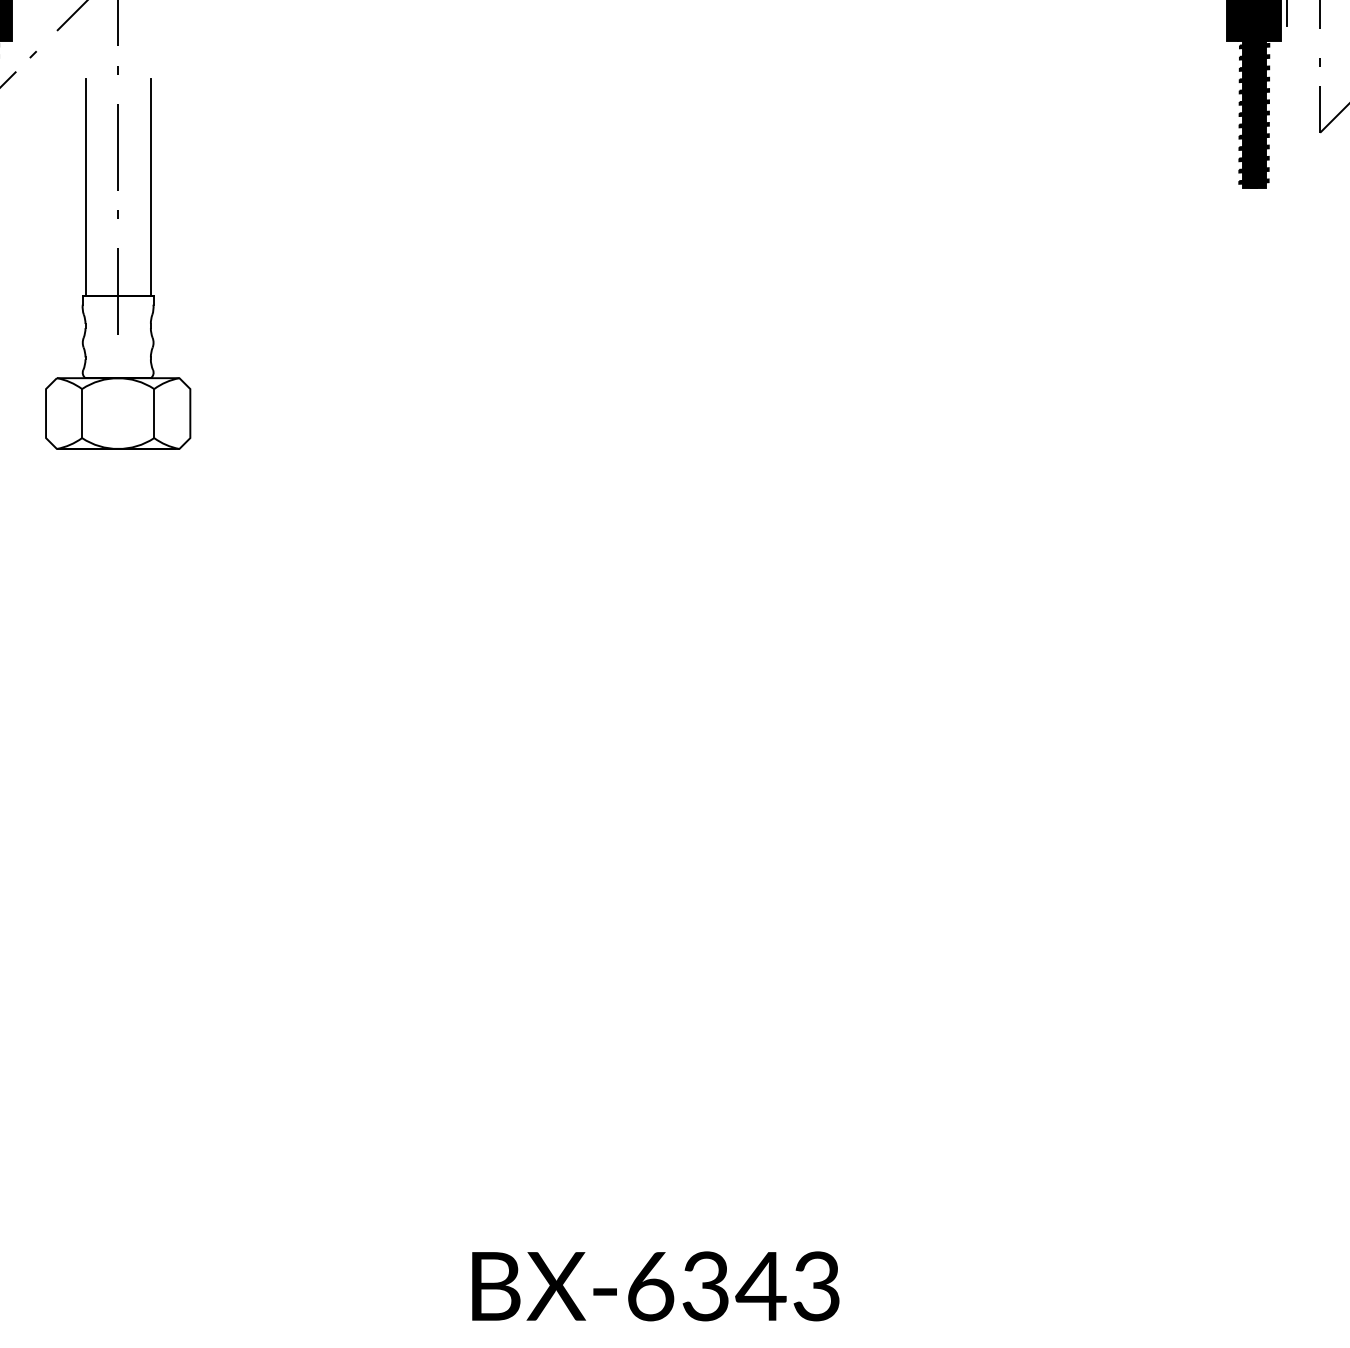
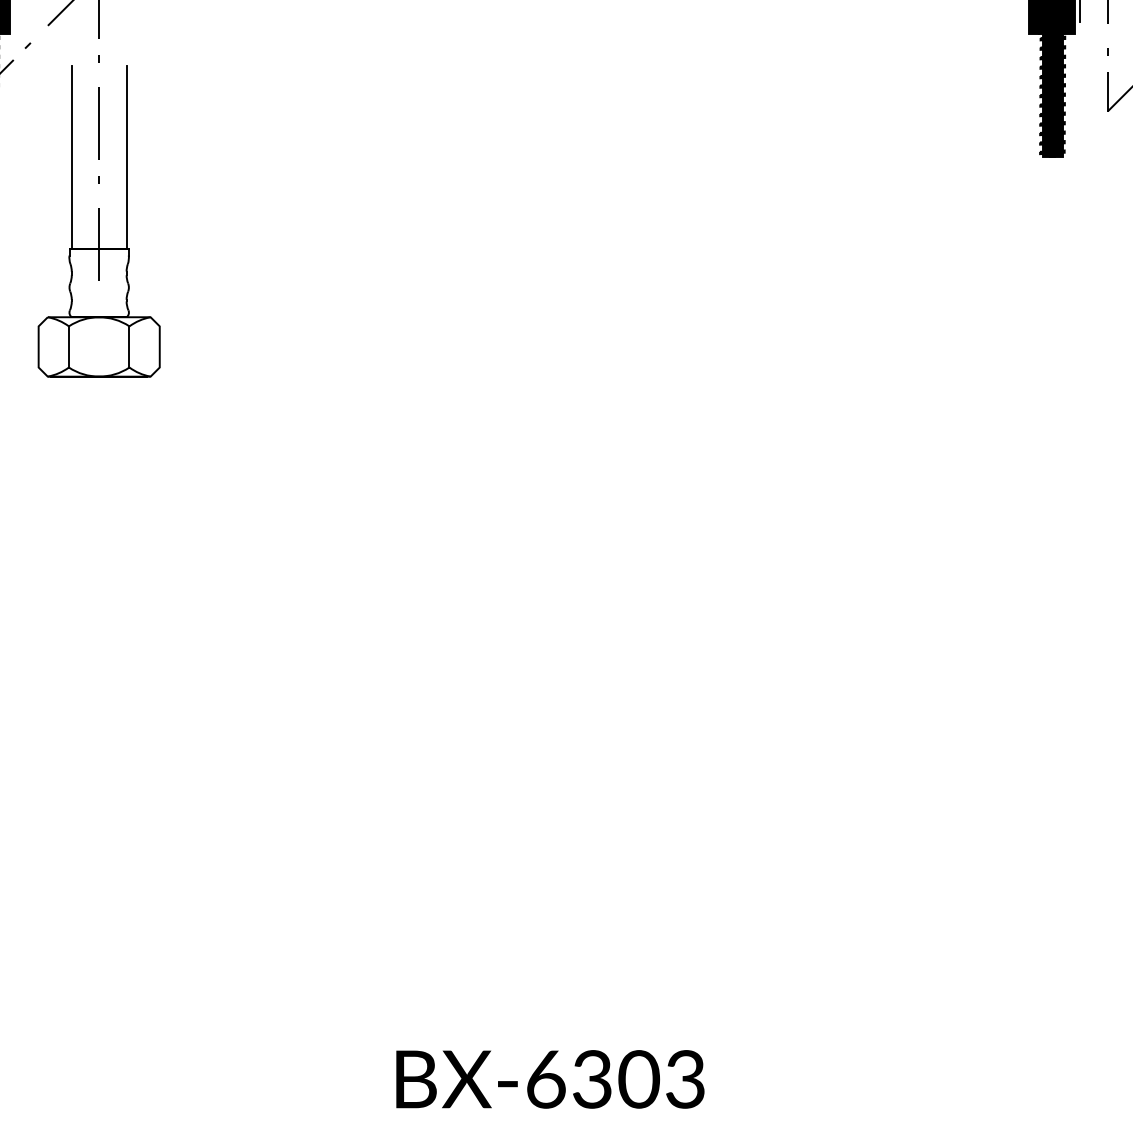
text: (760, 1286) -> (638, 1079), BX-6343 -> BX-6303

